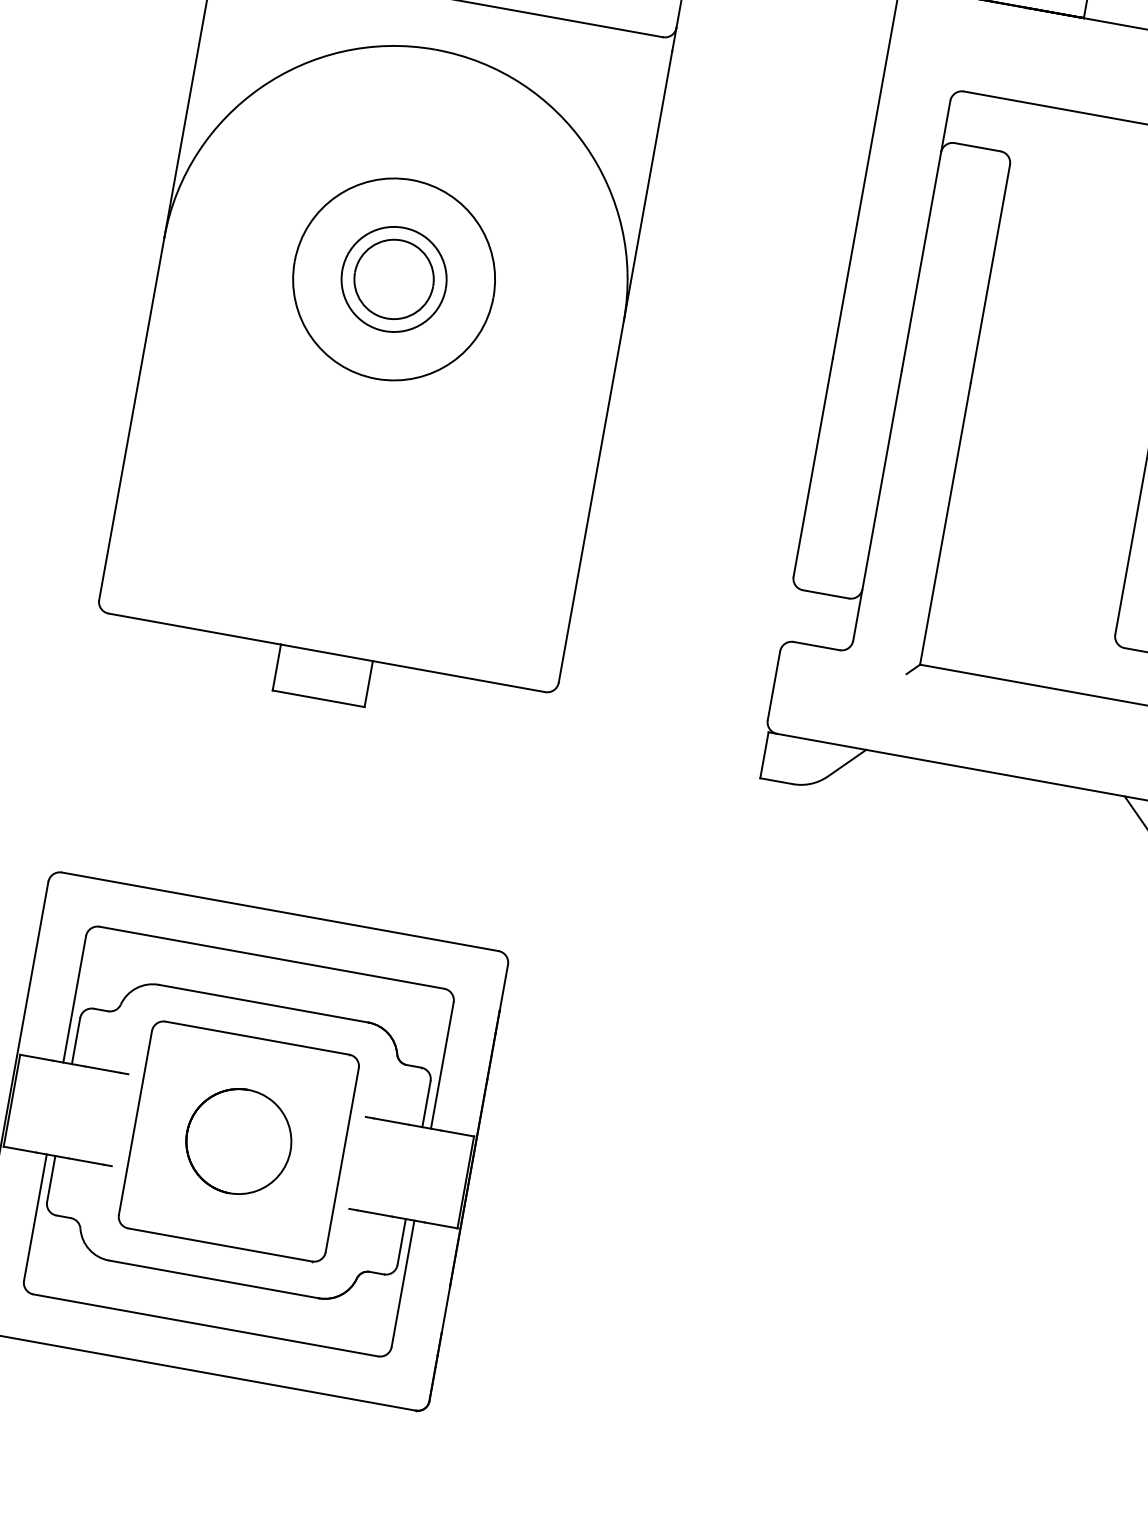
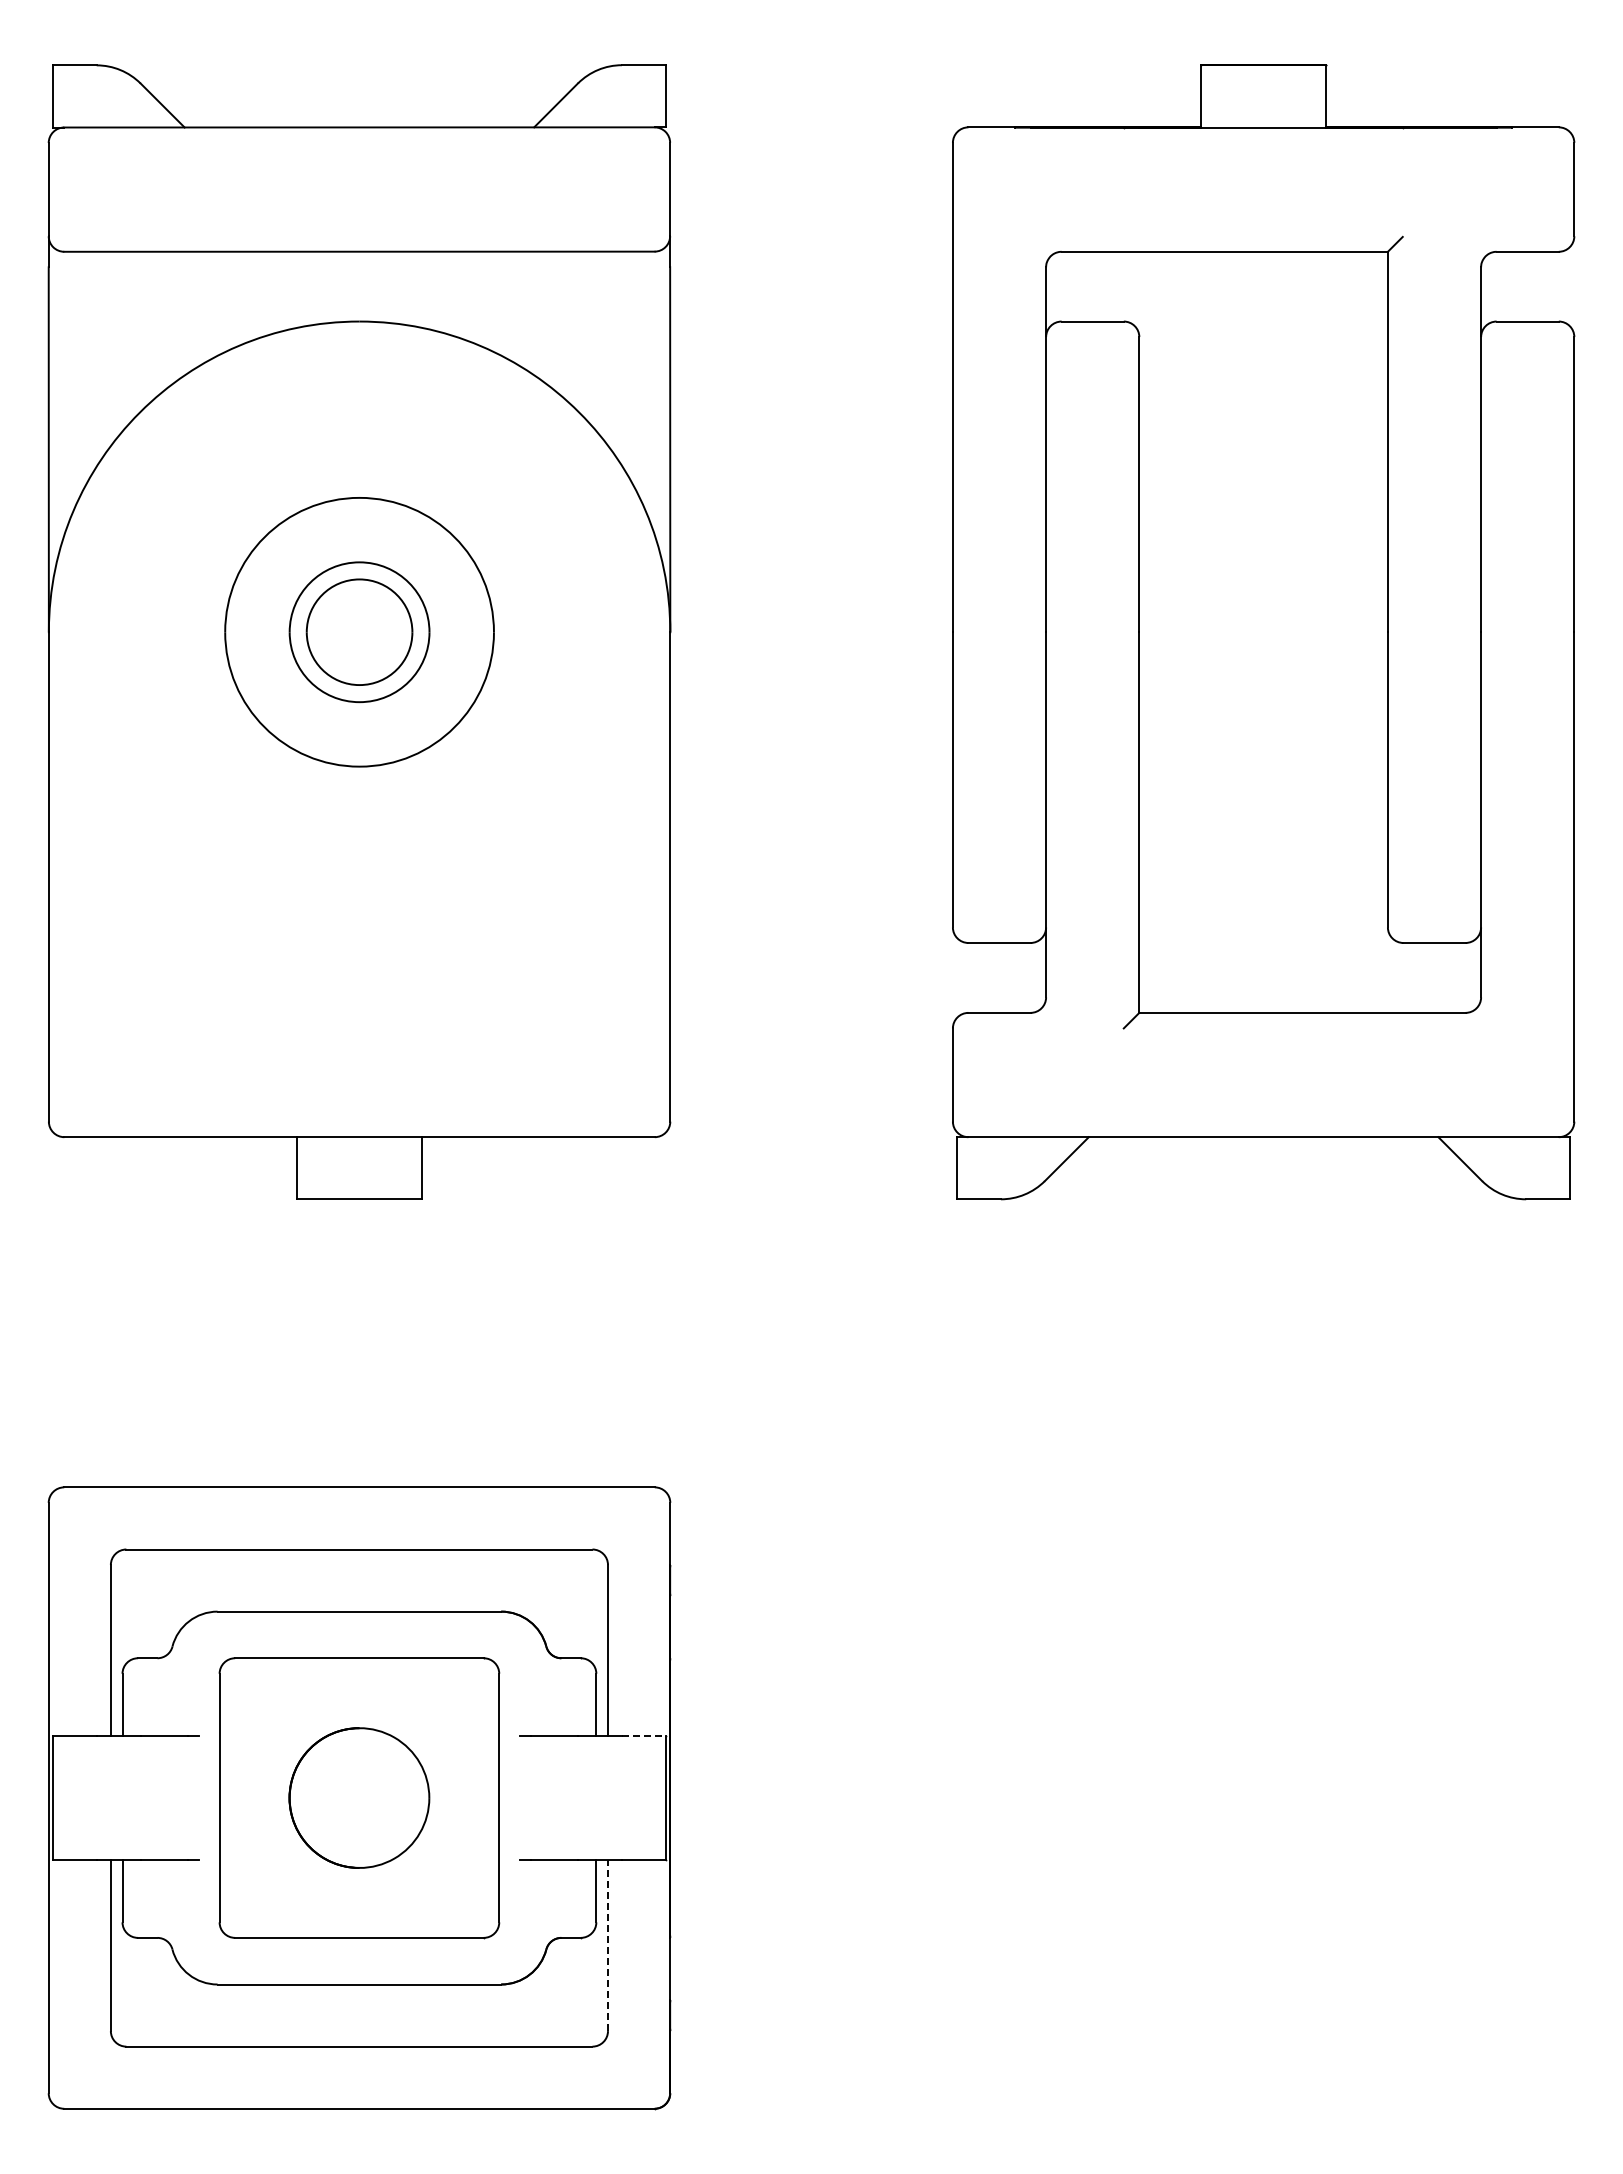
line: (458, 1133) -> (644, 1735), solid -> dashed
line: (403, 1283) -> (608, 1945), solid -> dashed

